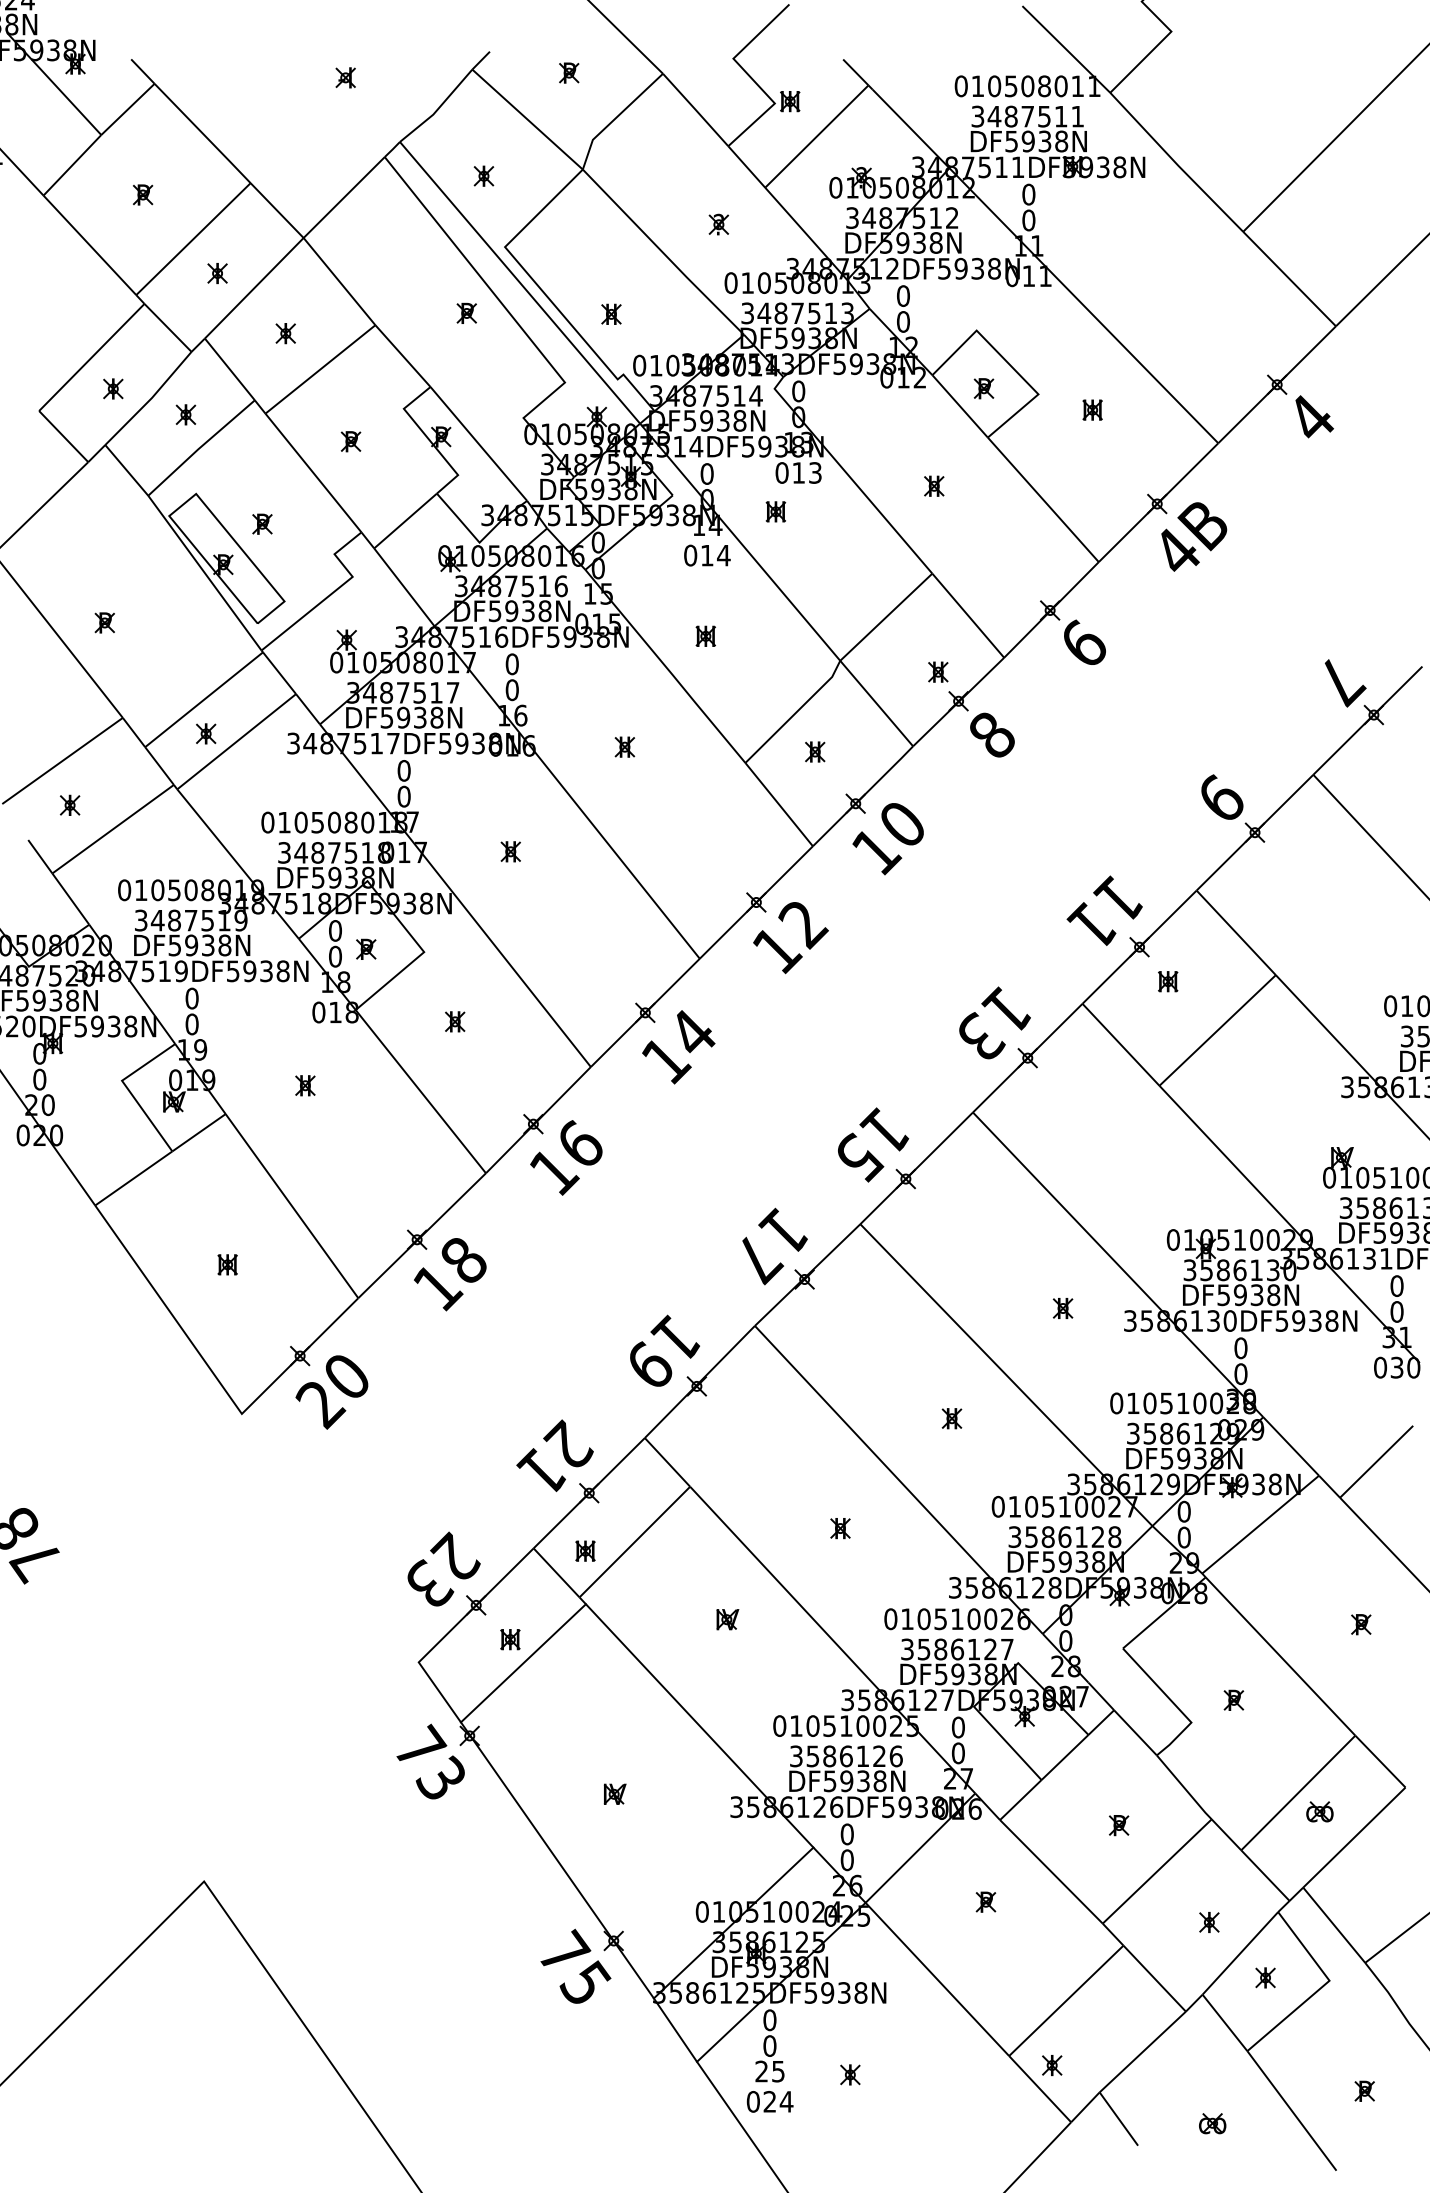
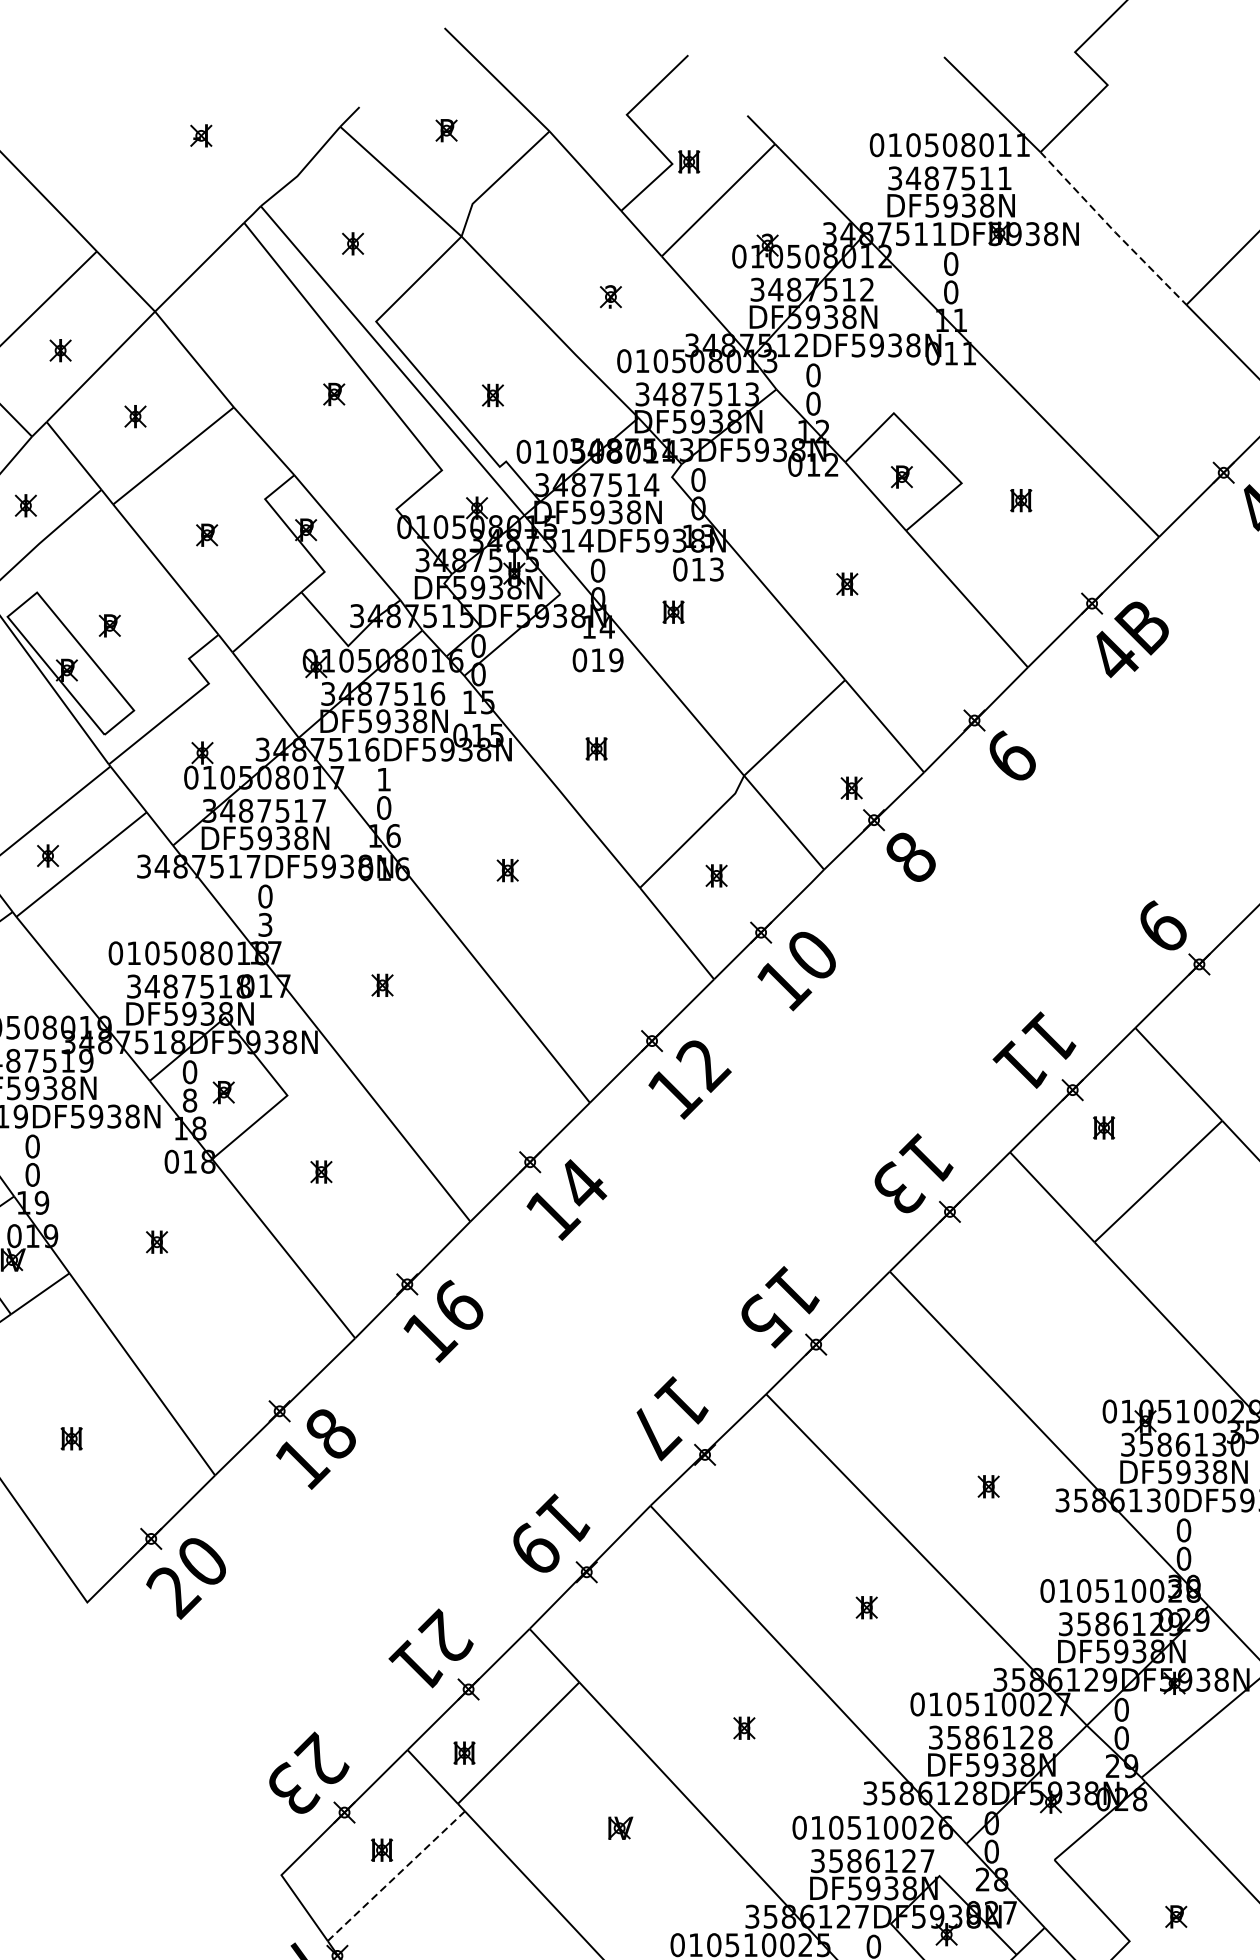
line: (1177, 164) -> (1114, 230), solid -> dashed
text: (723, 555) -> (615, 660), 014 -> 019
text: (511, 664) -> (383, 779), 0 -> 1
text: (403, 796) -> (264, 924), 0 -> 3
text: (335, 956) -> (190, 1100), 0 -> 8
line: (523, 1663) -> (396, 1876), solid -> dashed

